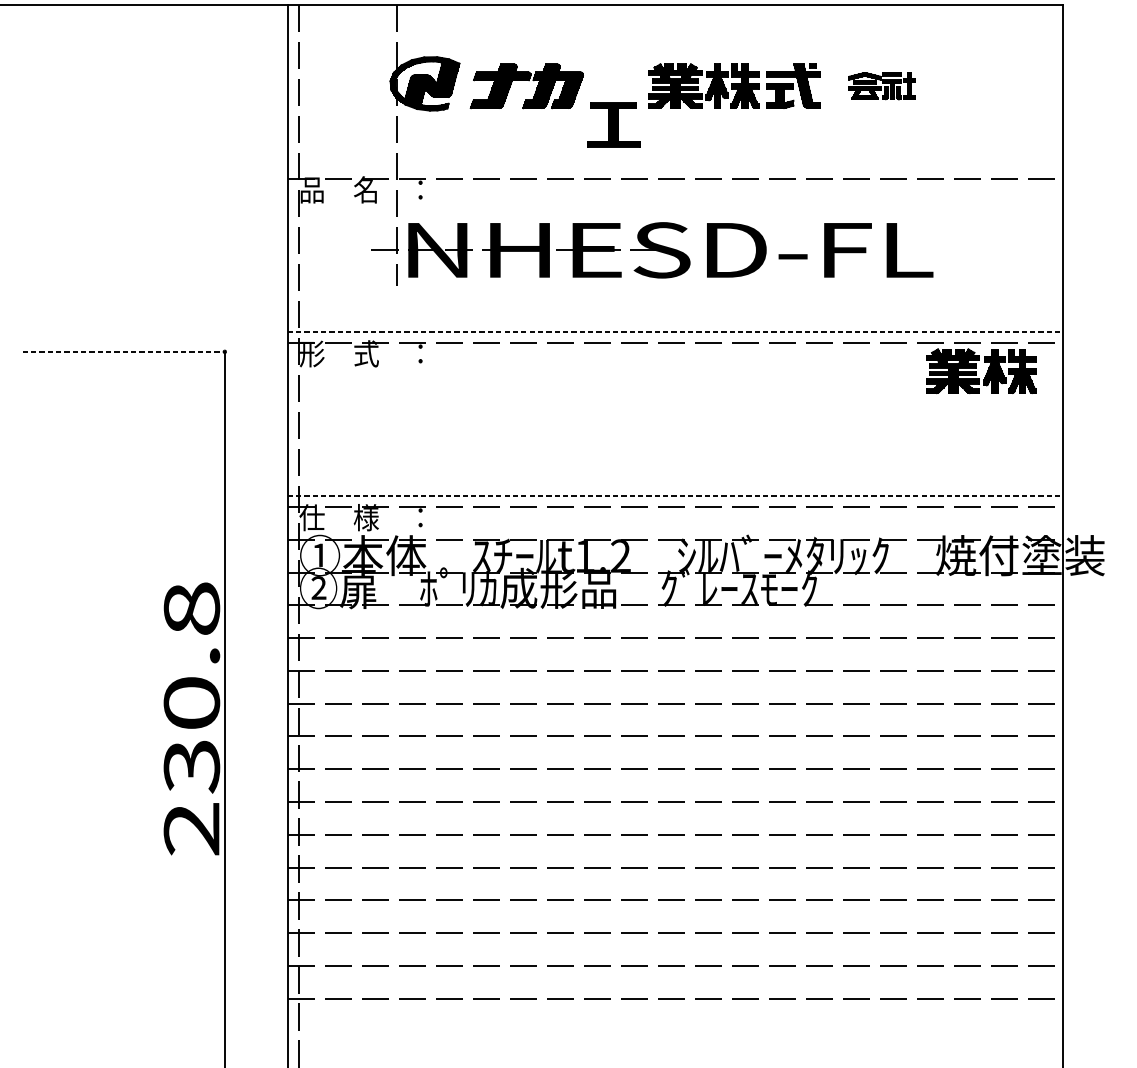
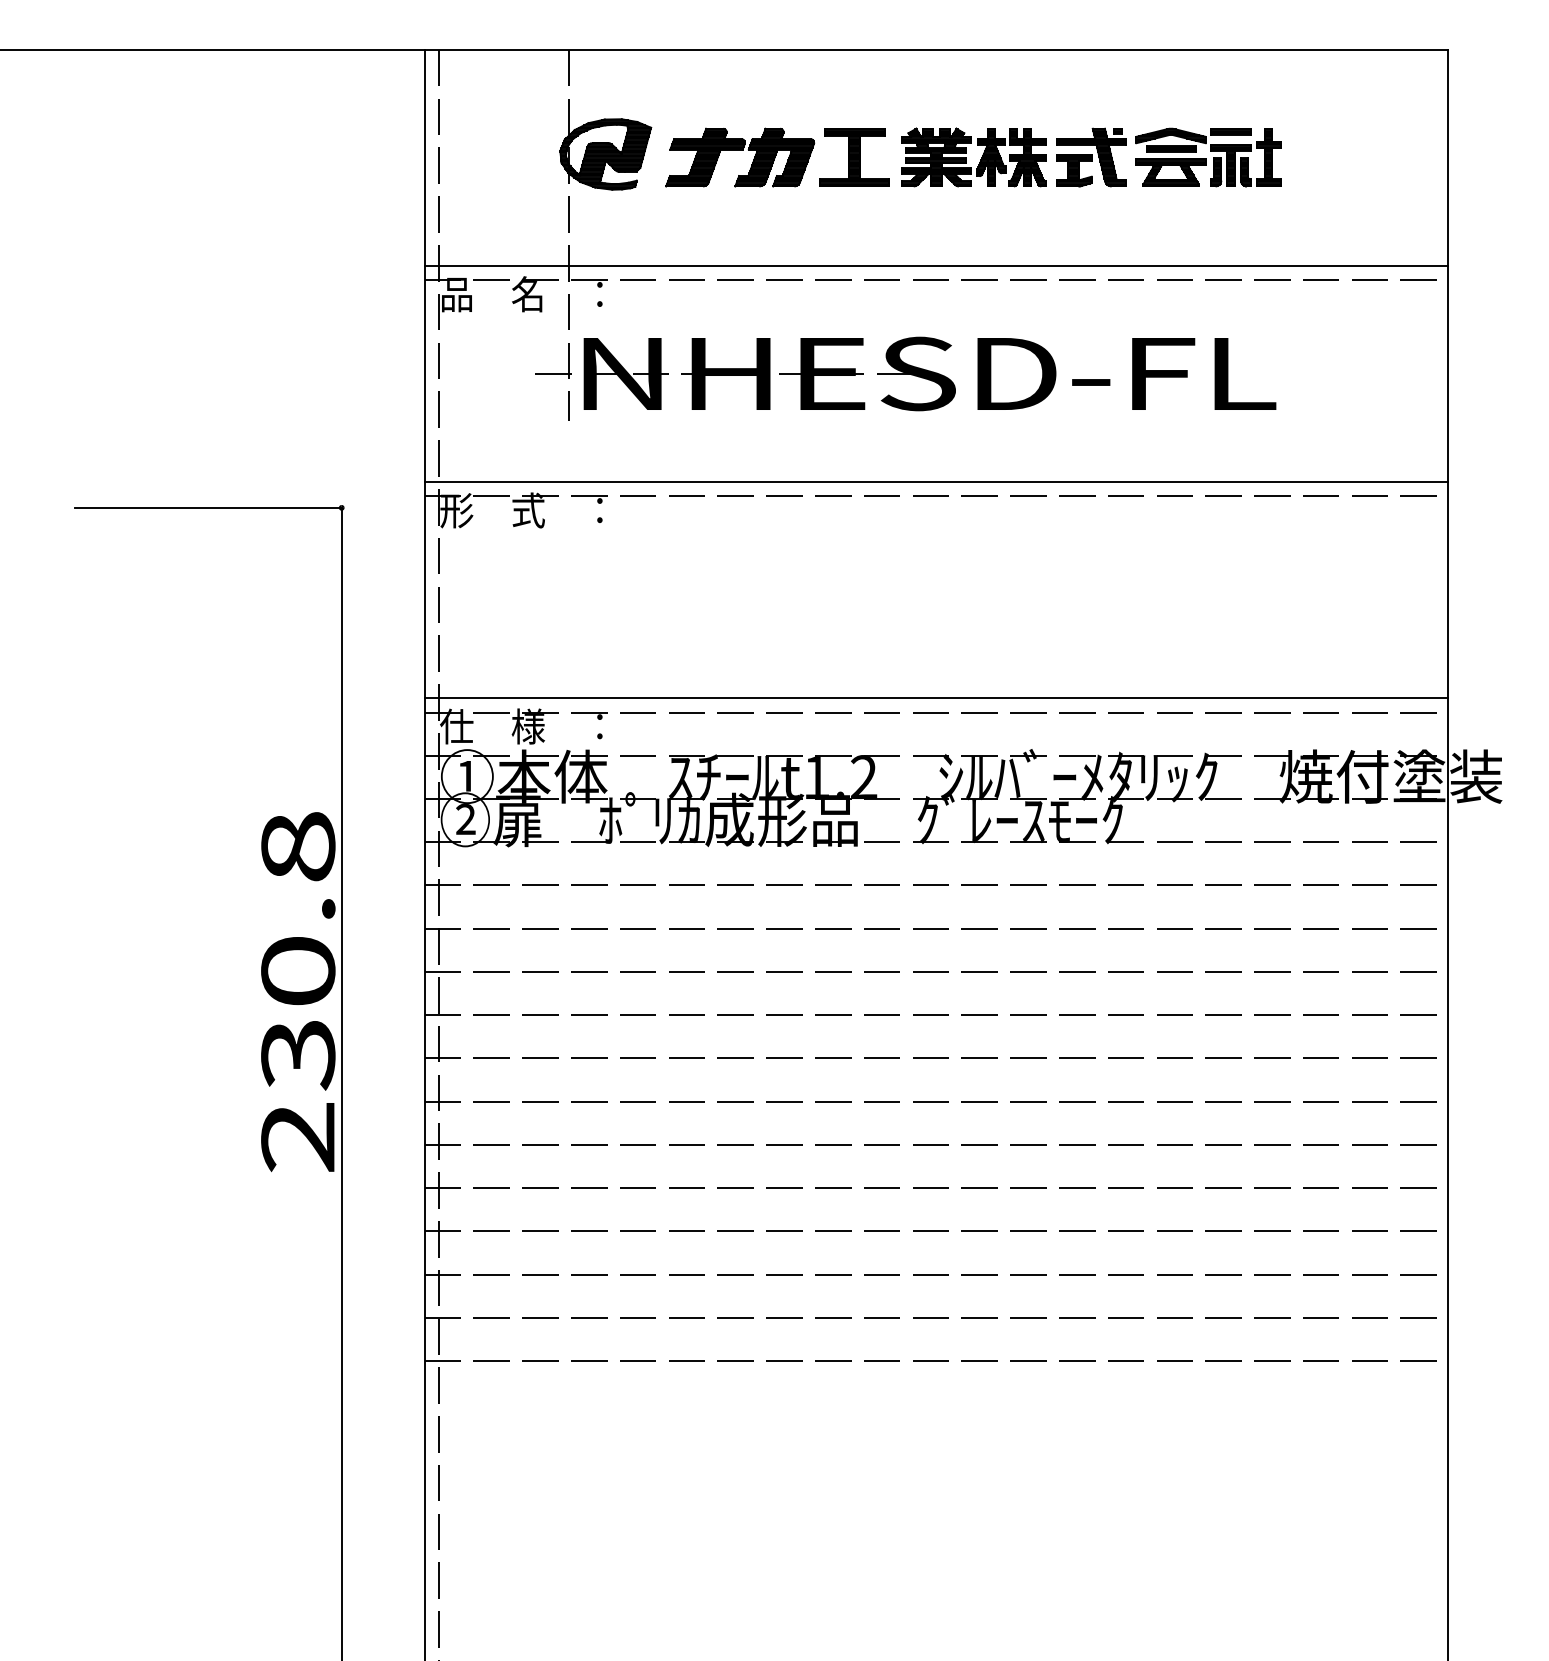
part: (882, 86) -> (1208, 157), size x1.67
part: (613, 124) -> (854, 157), moved
line: (675, 168) -> (935, 265), added
line: (675, 332) -> (936, 482), dashed -> solid
line: (123, 351) -> (208, 507), dashed -> solid
part: (976, 371) -> (1332, 533), removed
line: (675, 496) -> (936, 698), dashed -> solid

